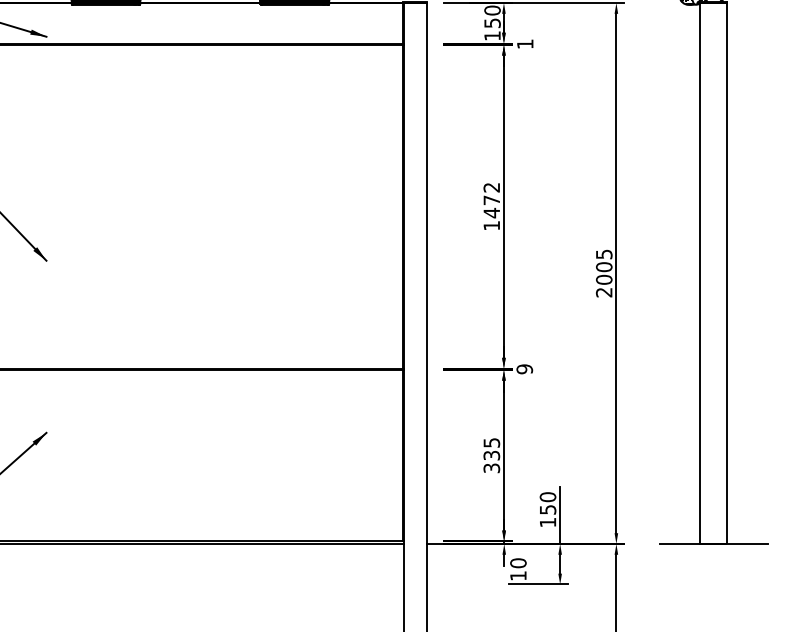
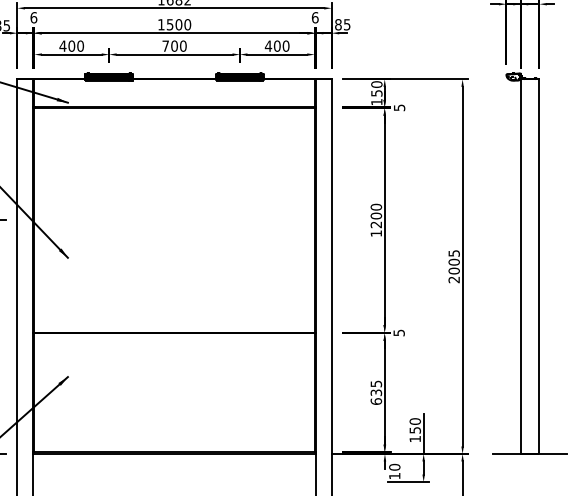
text: (525, 43) -> (399, 107), 1 -> 5
text: (492, 199) -> (376, 215), 1472 -> 1200
text: (523, 368) -> (398, 332), 9 -> 5
text: (492, 468) -> (376, 401), 335 -> 635

